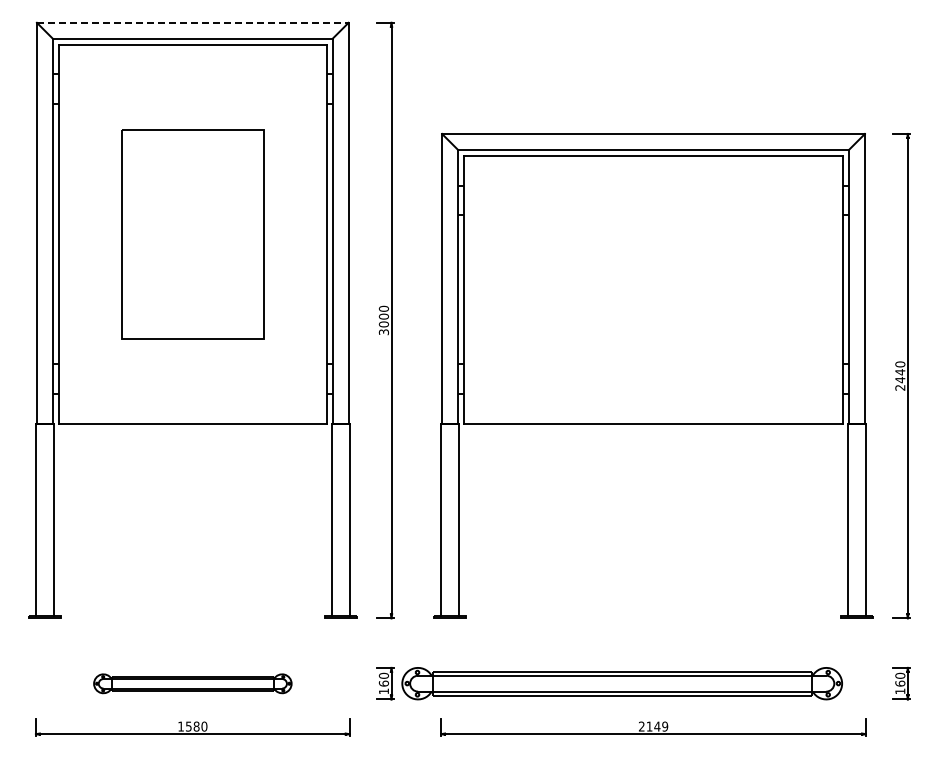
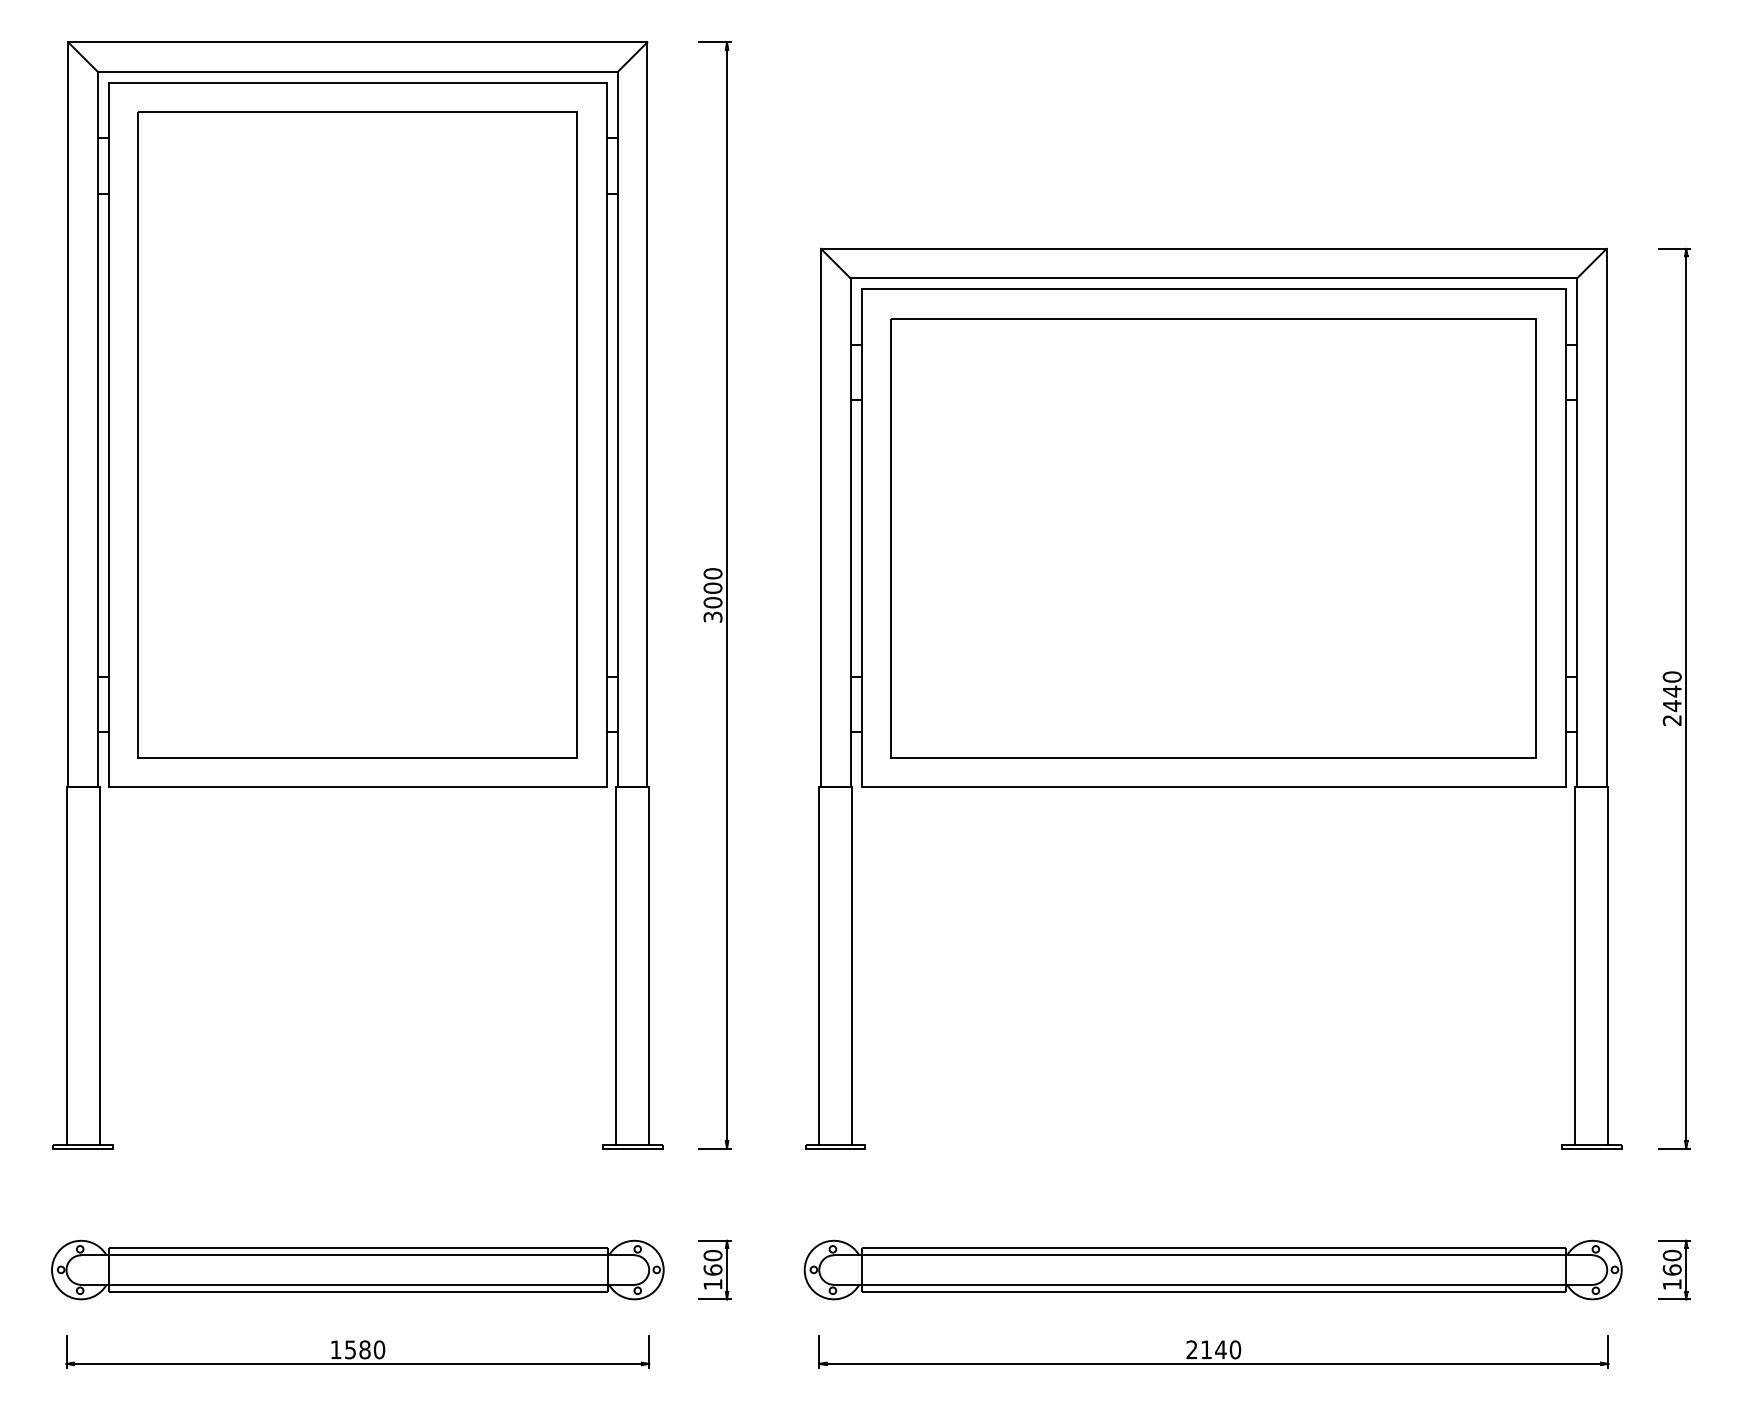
line: (192, 22) -> (357, 41), dashed -> solid
part: (192, 234) -> (357, 435), size x1.67
part: (653, 289) -> (1213, 537), added
part: (192, 683) -> (357, 1269), size x1.67
part: (621, 683) -> (1211, 1269), moved
text: (664, 726) -> (1234, 1349), 2149 -> 2140

